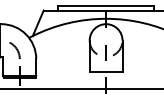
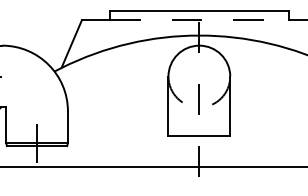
line: (106, 10) -> (200, 19), solid -> dashed
arc: (16, 50) -> (30, 95), removed

